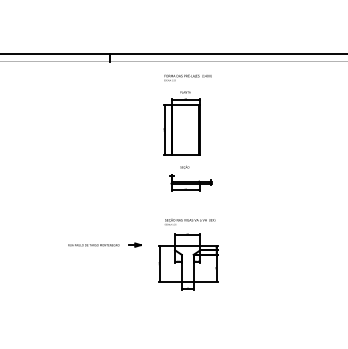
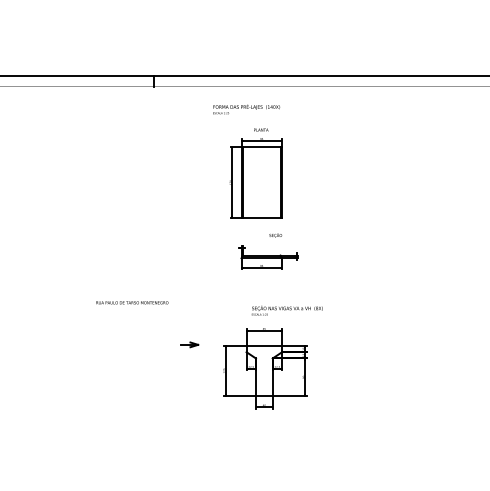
text: (187, 77) -> (245, 109), moved
text: (184, 166) -> (275, 234), moved
text: (189, 221) -> (286, 310), moved
text: (93, 245) -> (131, 303), moved

